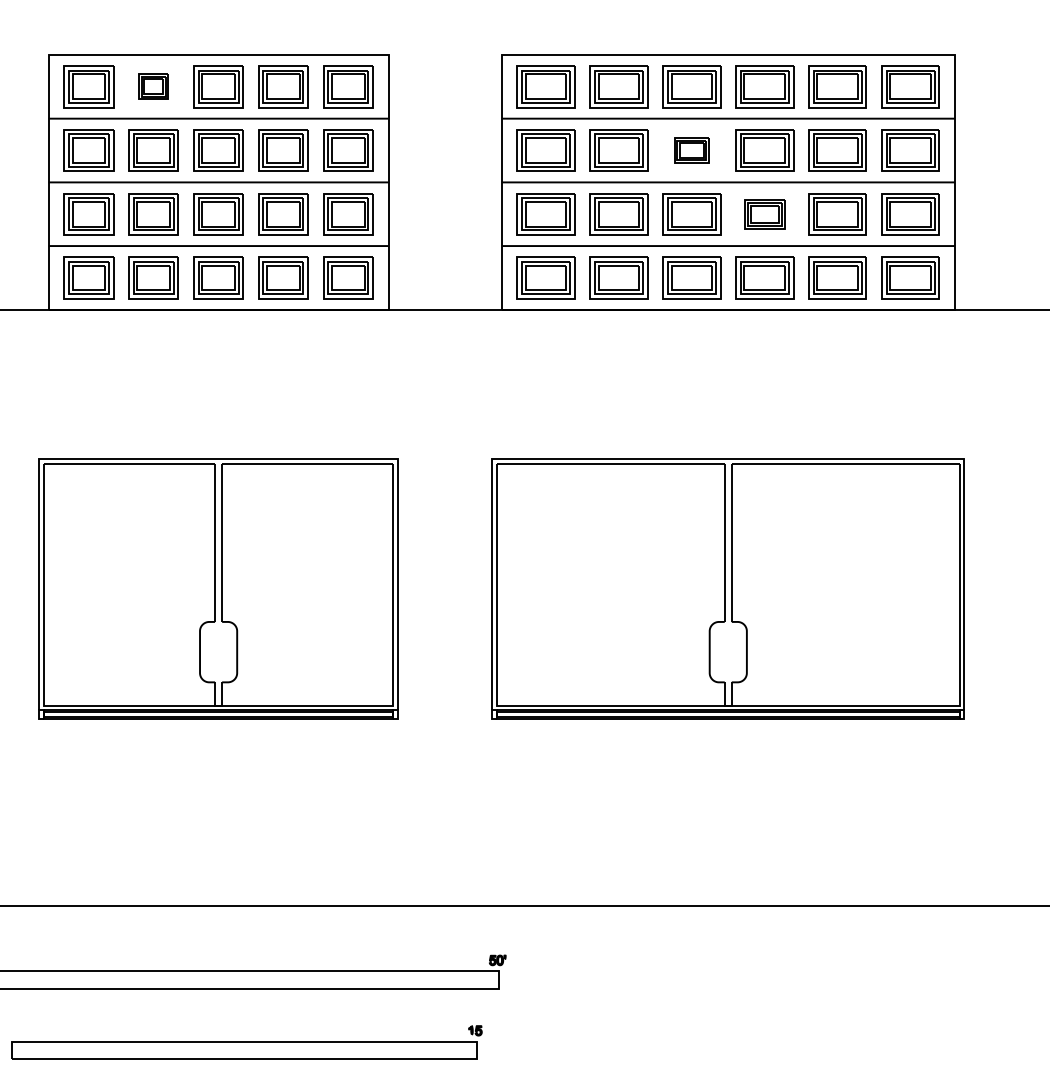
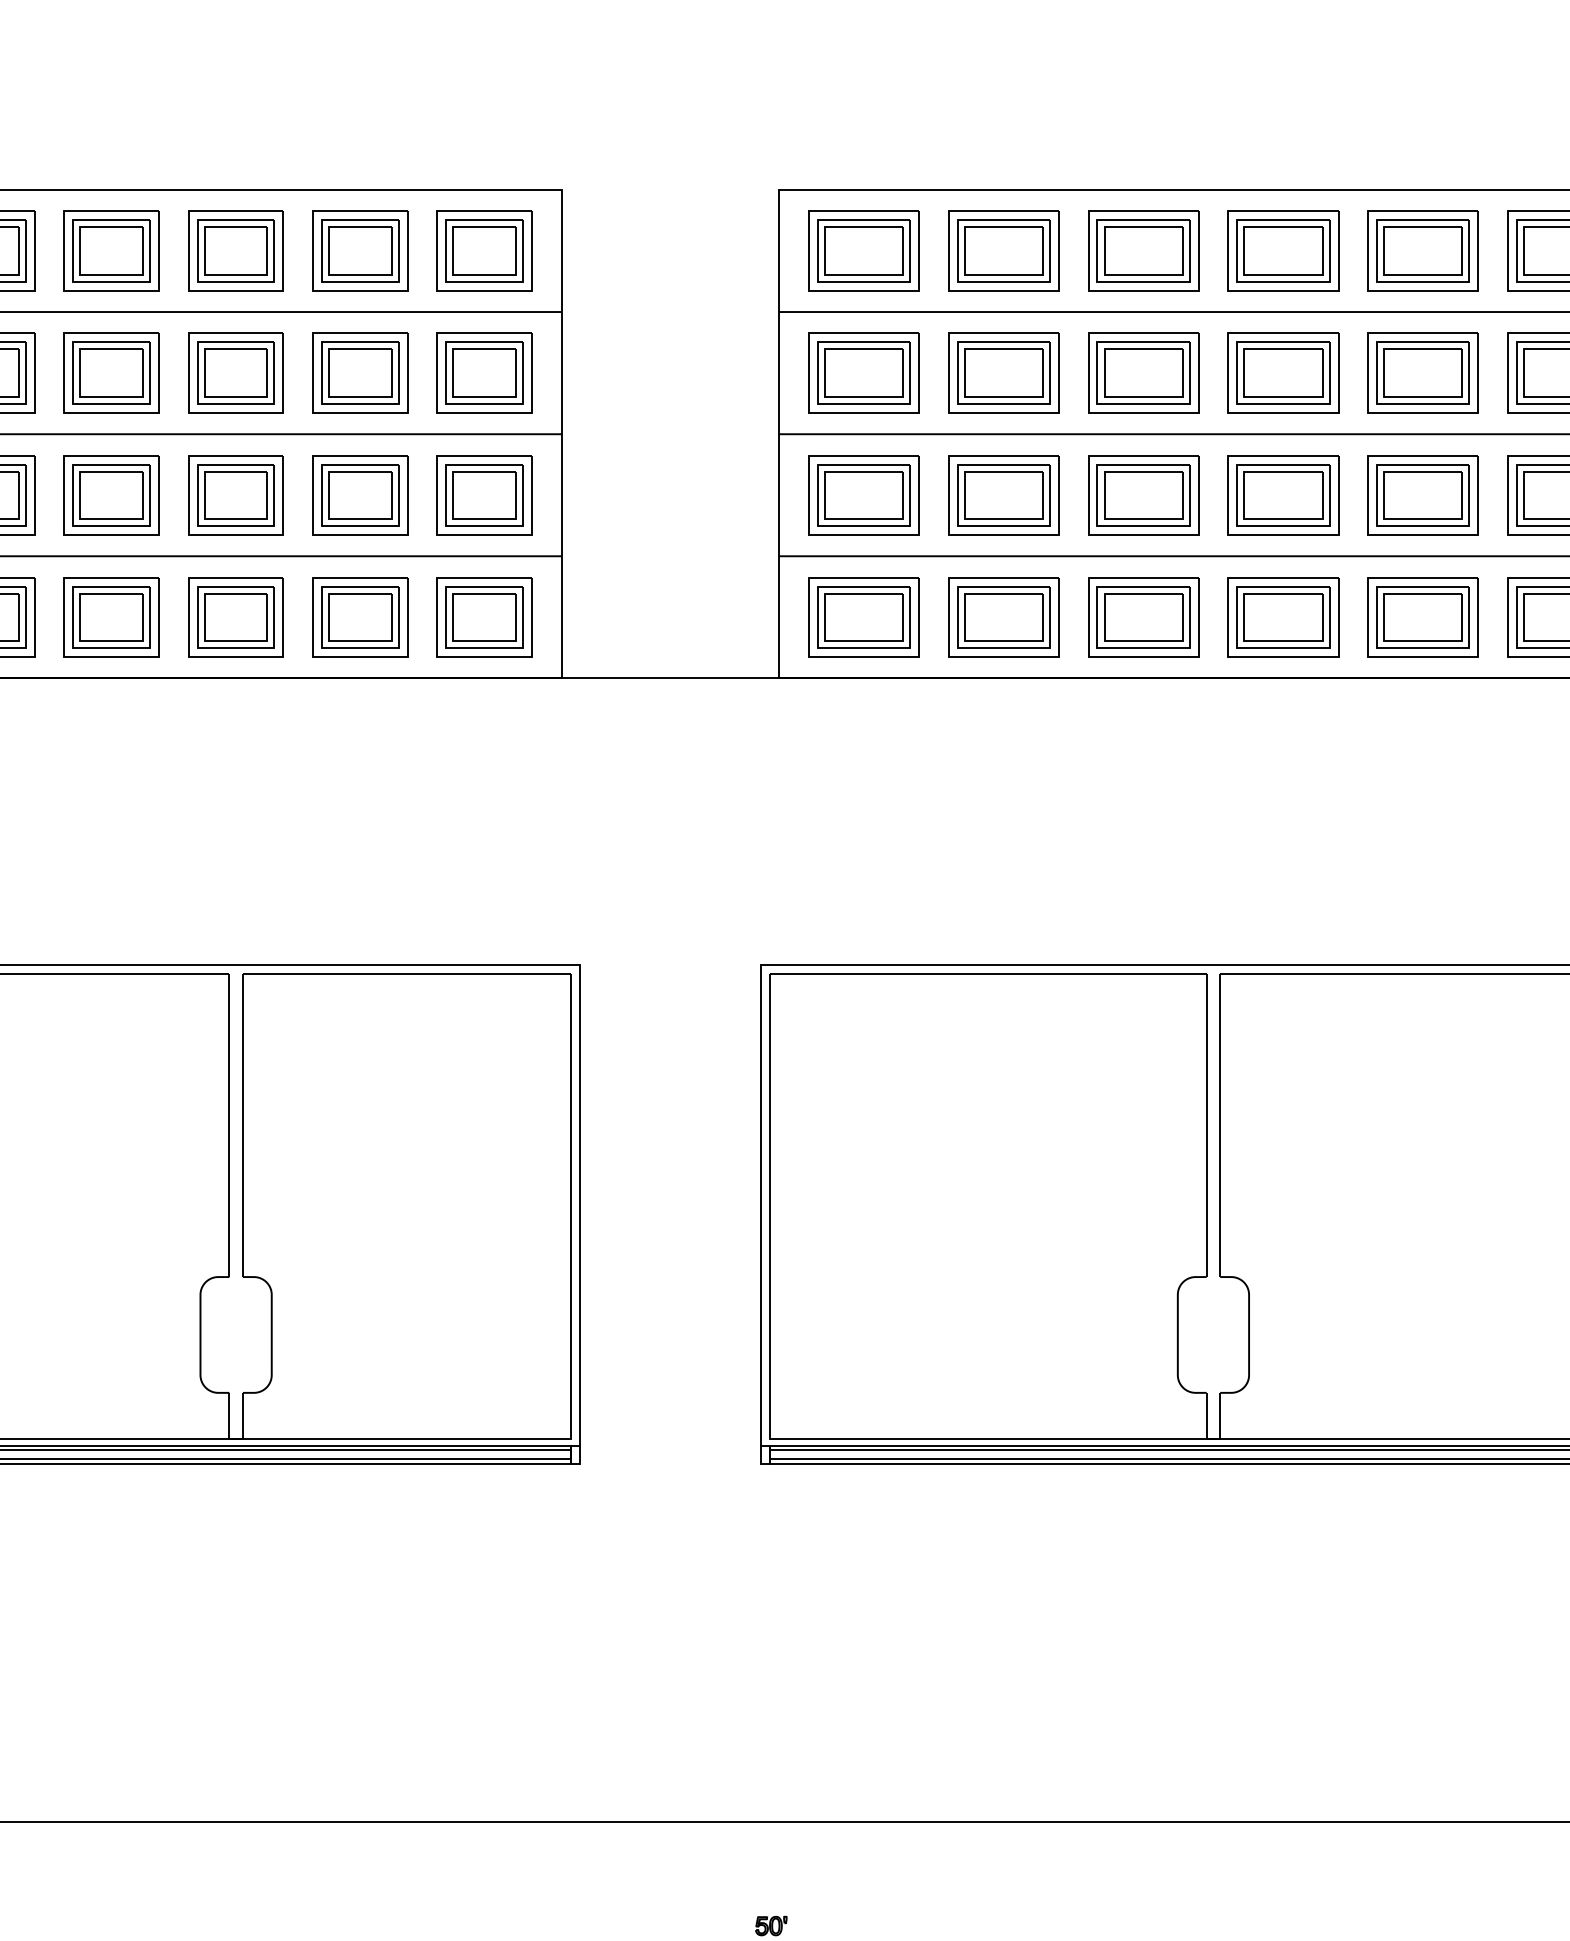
part: (153, 86) -> (111, 250), size x1.67
part: (691, 150) -> (1142, 373), size x1.67
part: (764, 214) -> (1282, 495), size x1.43

